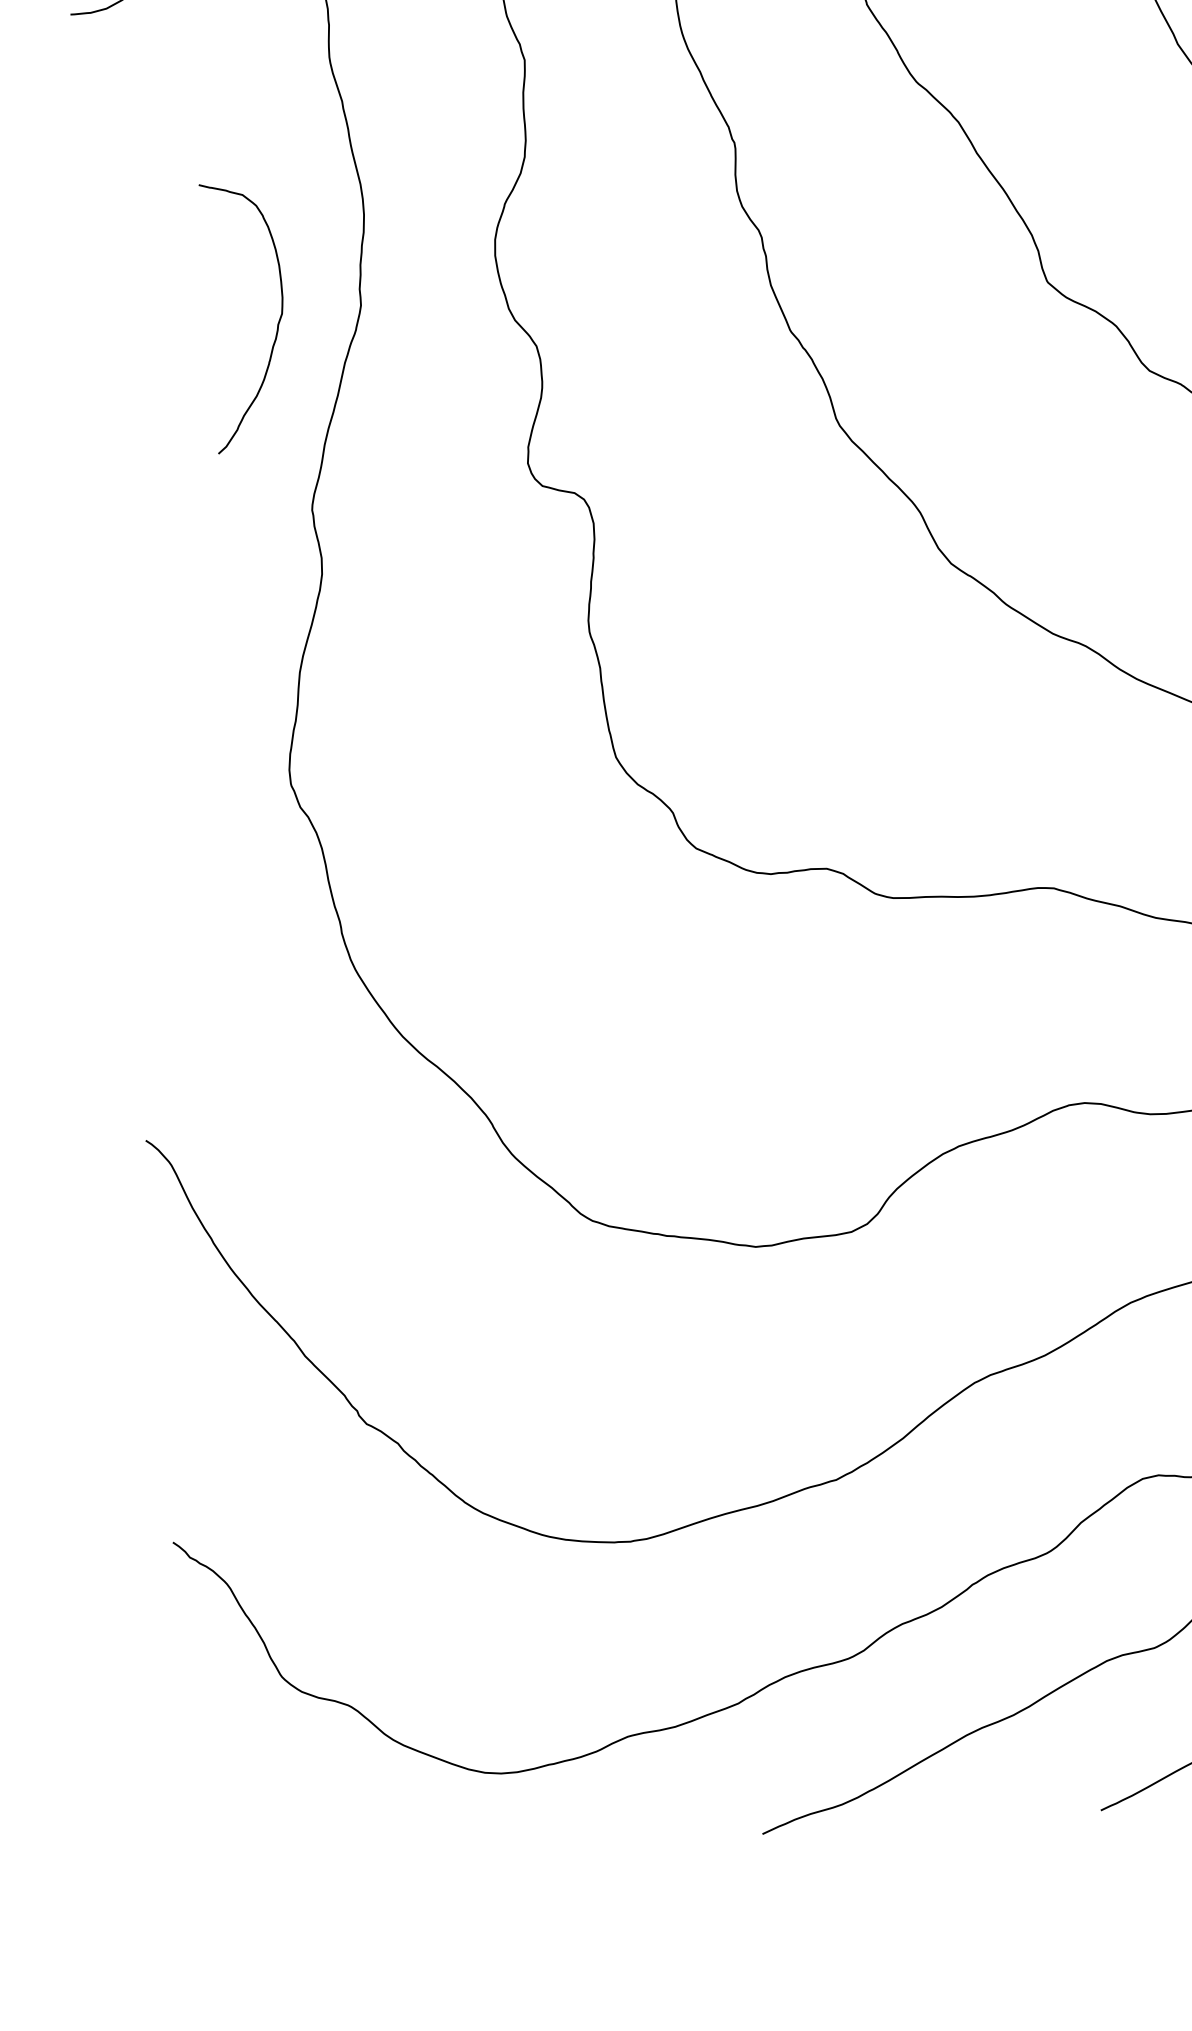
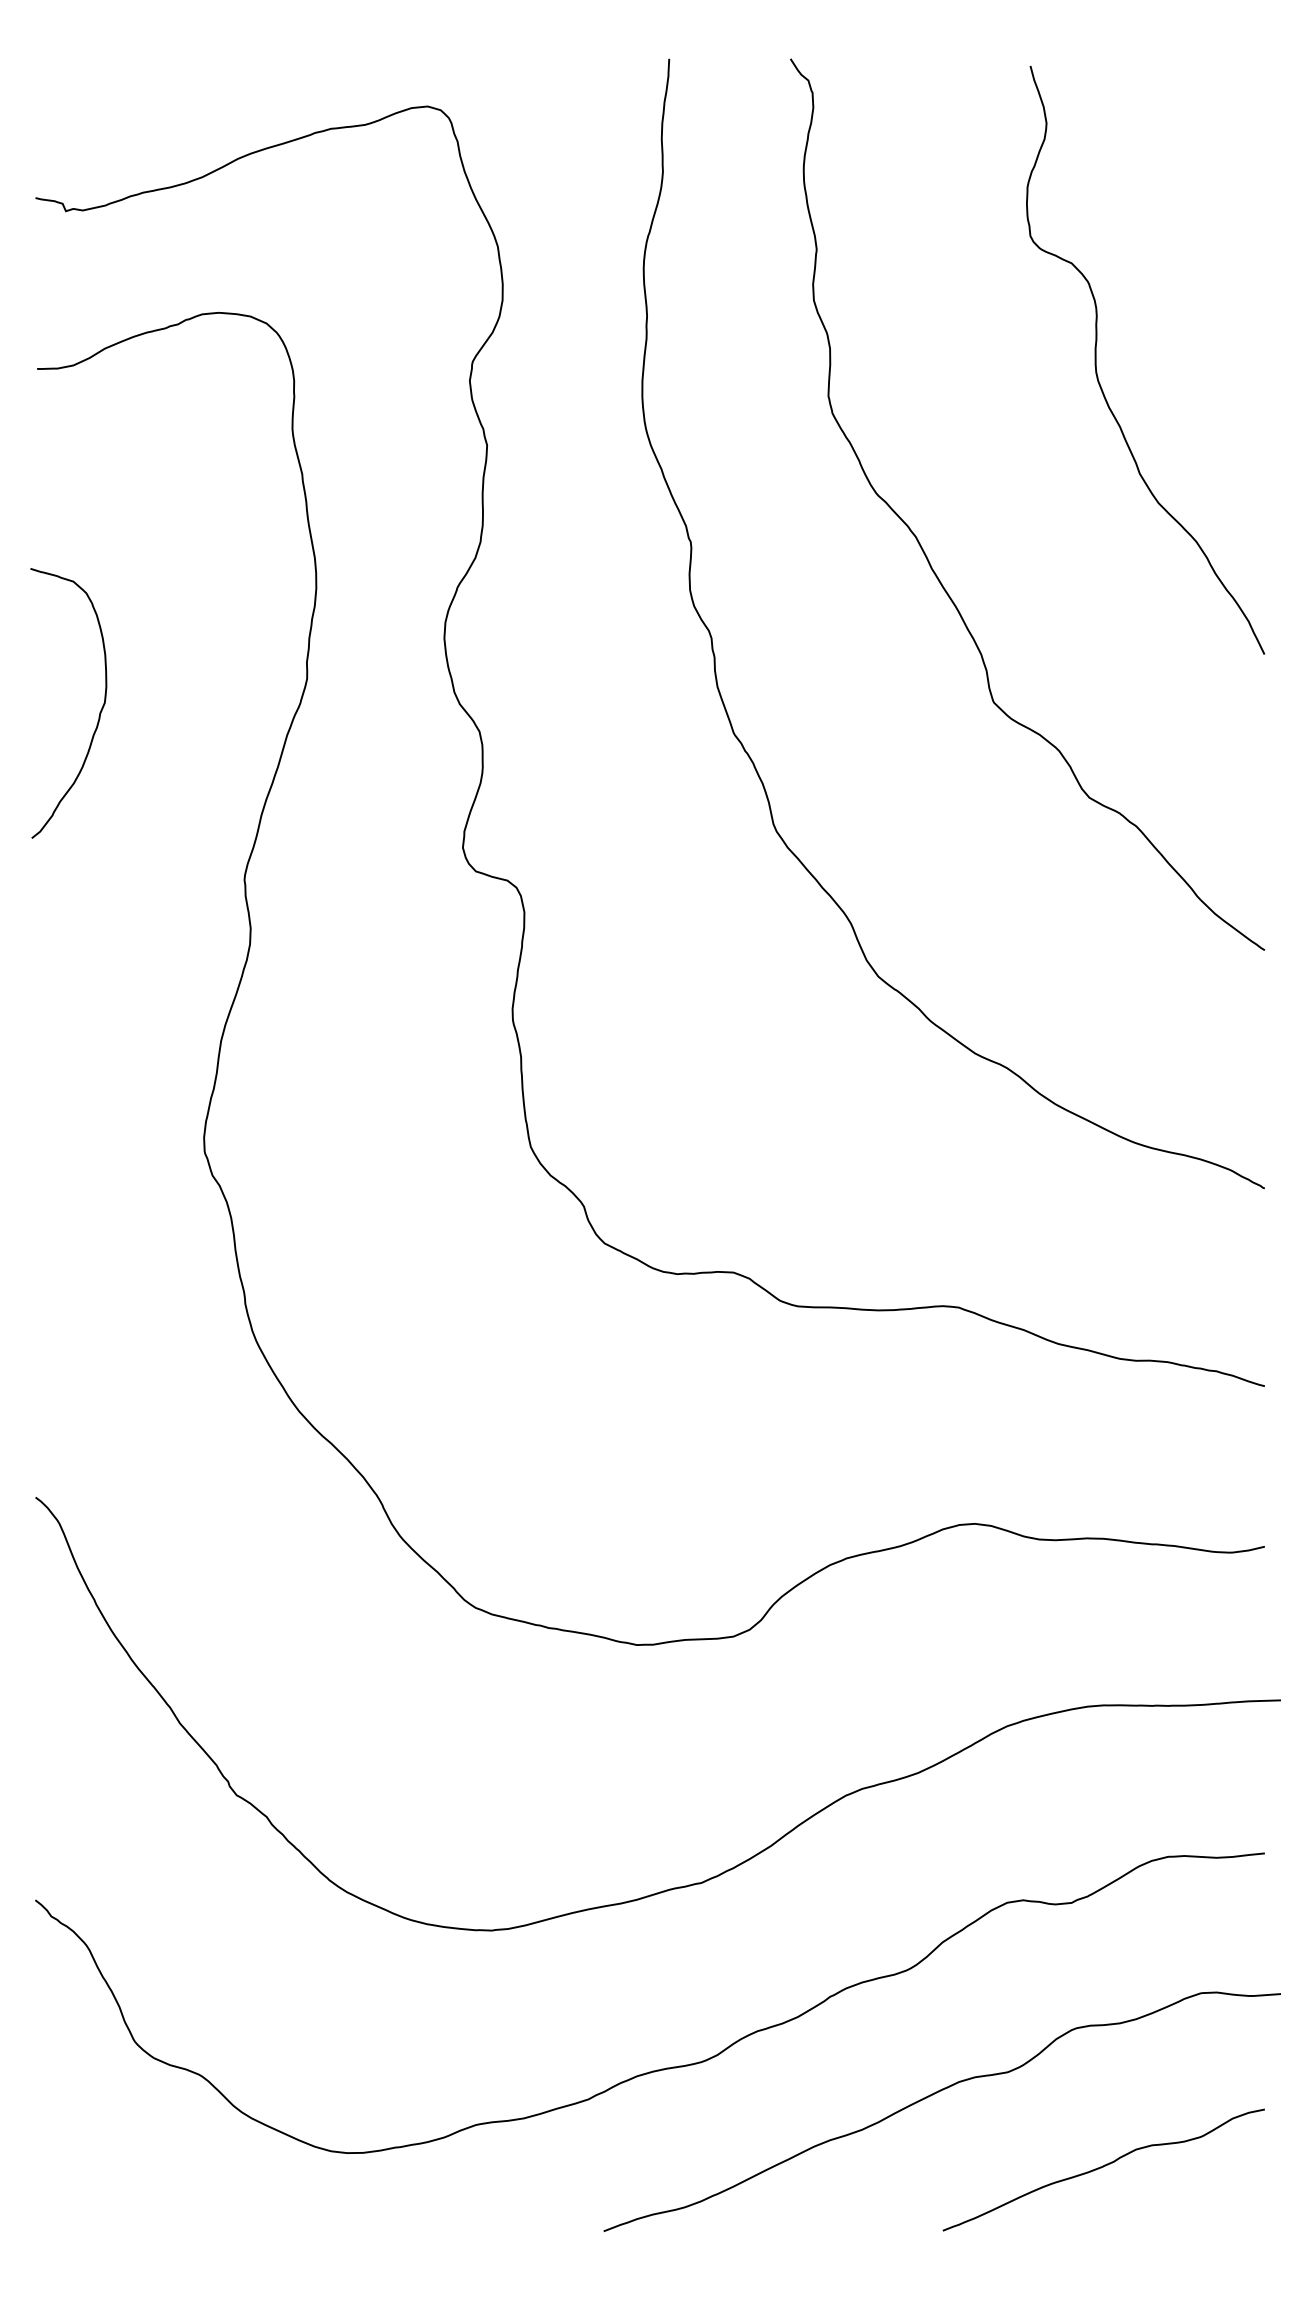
curve: (277, 323) -> (99, 712), moved

